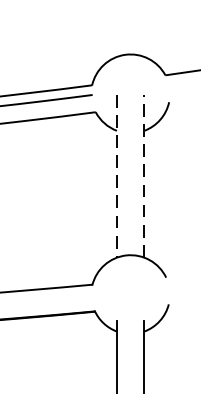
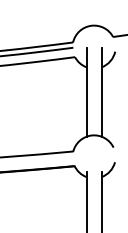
line: (116, 176) -> (86, 92), dashed -> solid
line: (144, 176) -> (101, 92), dashed -> solid

